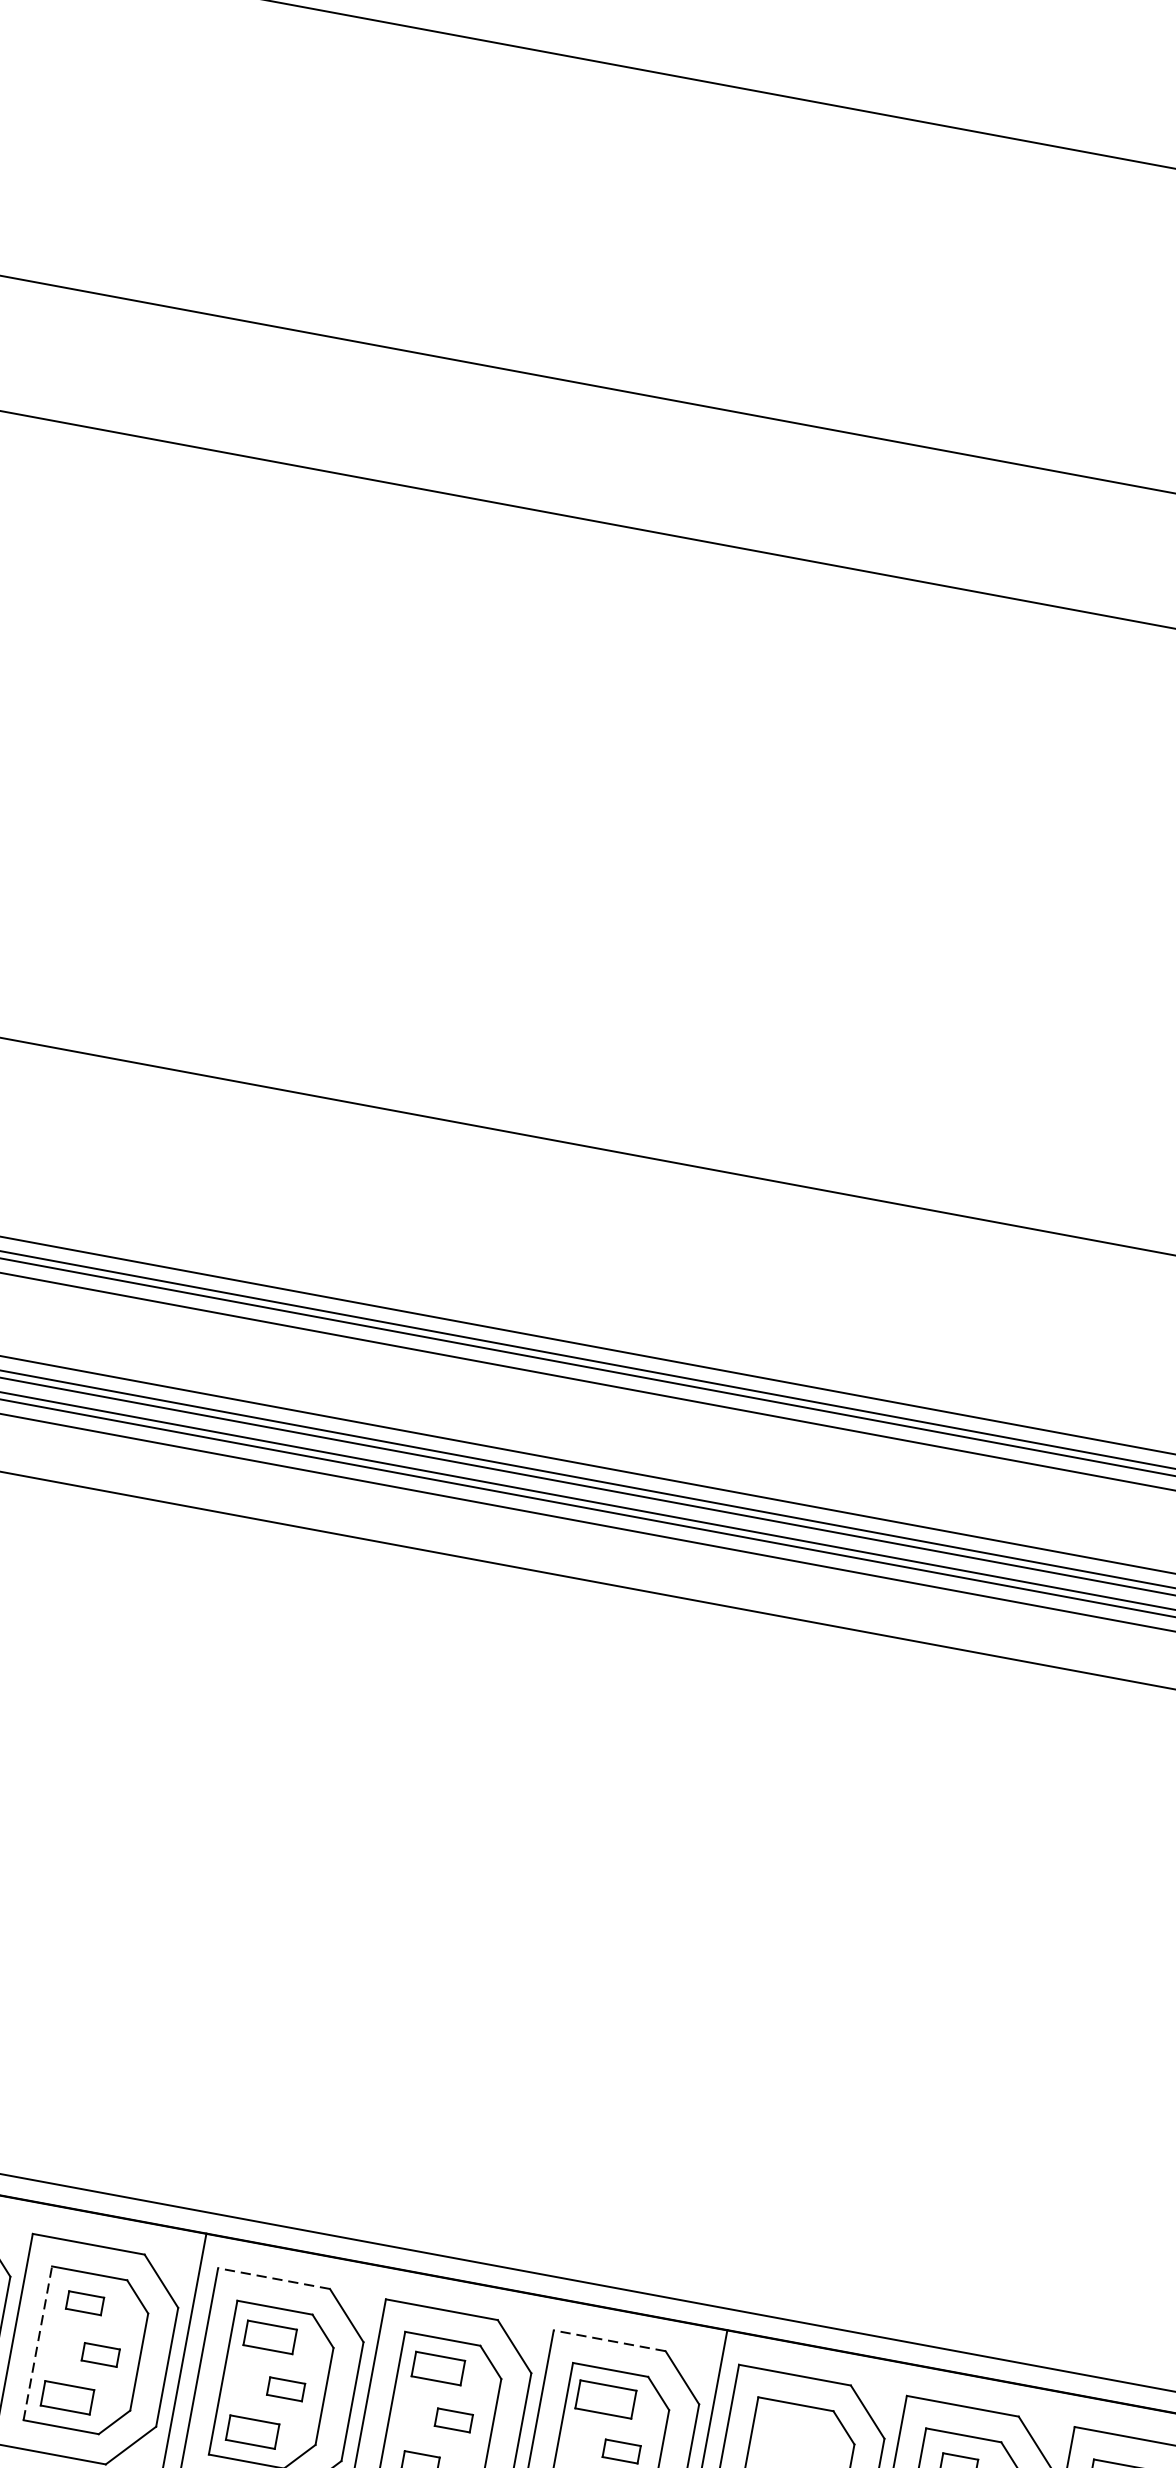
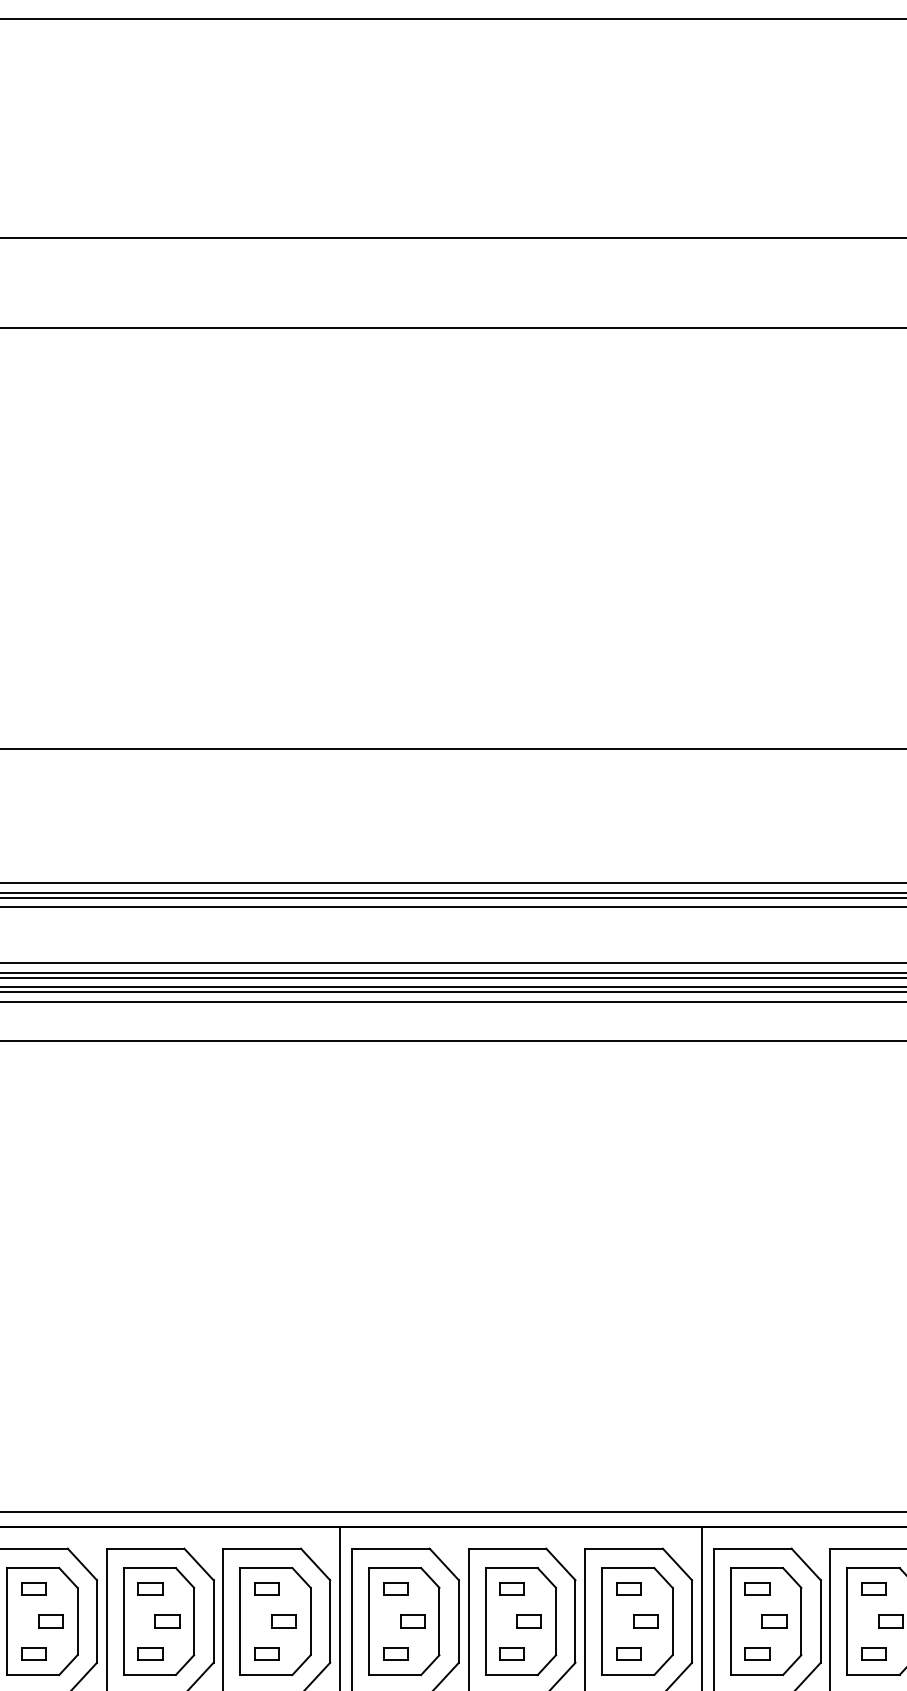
line: (273, 2278) -> (390, 1548), dashed -> solid
part: (270, 2337) -> (395, 1588), size x0.71
line: (610, 2340) -> (624, 1548), dashed -> solid
line: (38, 2343) -> (240, 1621), dashed -> solid
part: (437, 2368) -> (511, 1588), size x0.71
part: (67, 2396) -> (266, 1653), size x0.71
part: (605, 2399) -> (628, 1588), size x0.62
part: (252, 2430) -> (395, 1653), size x0.71
part: (791, 2433) -> (757, 1588), added

